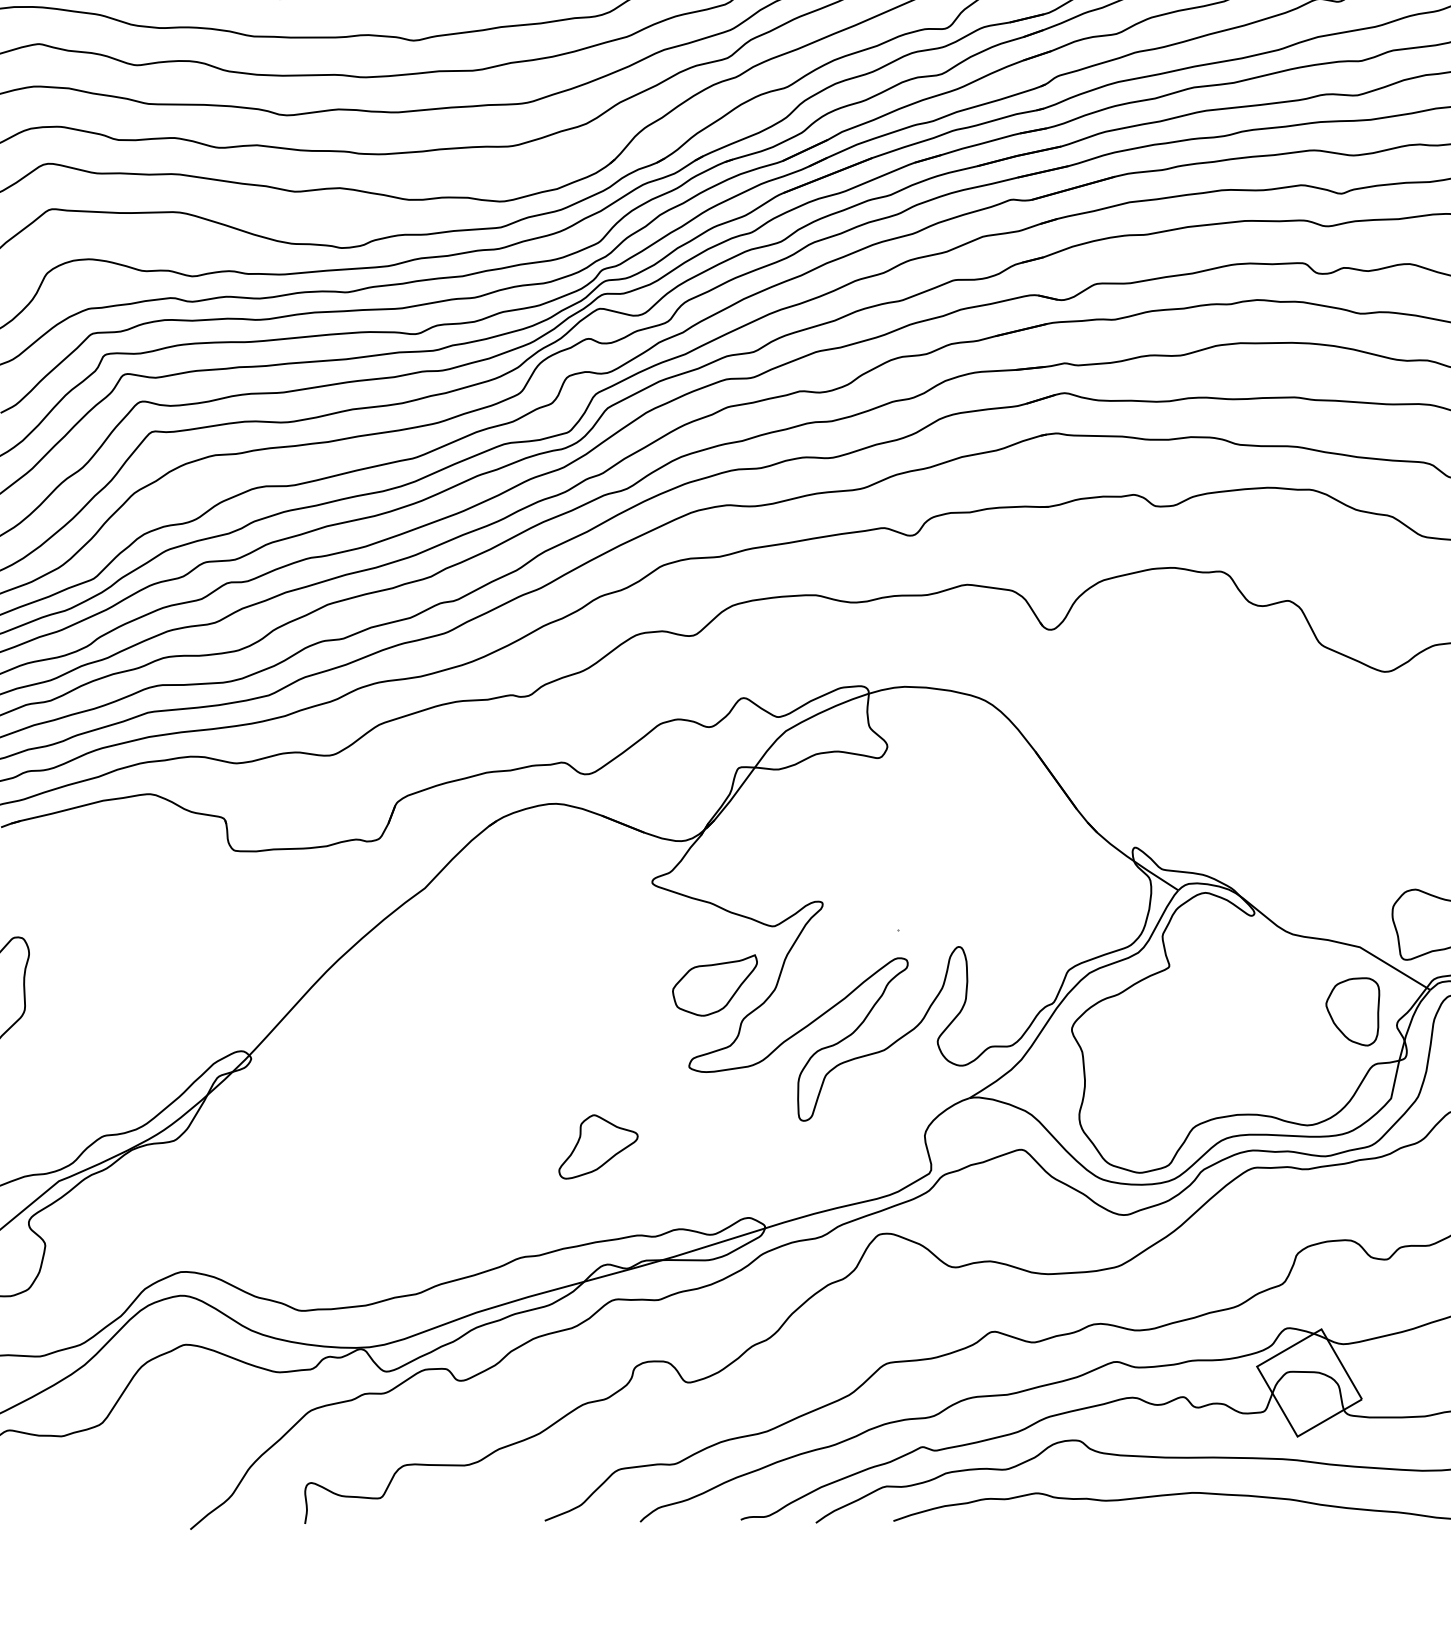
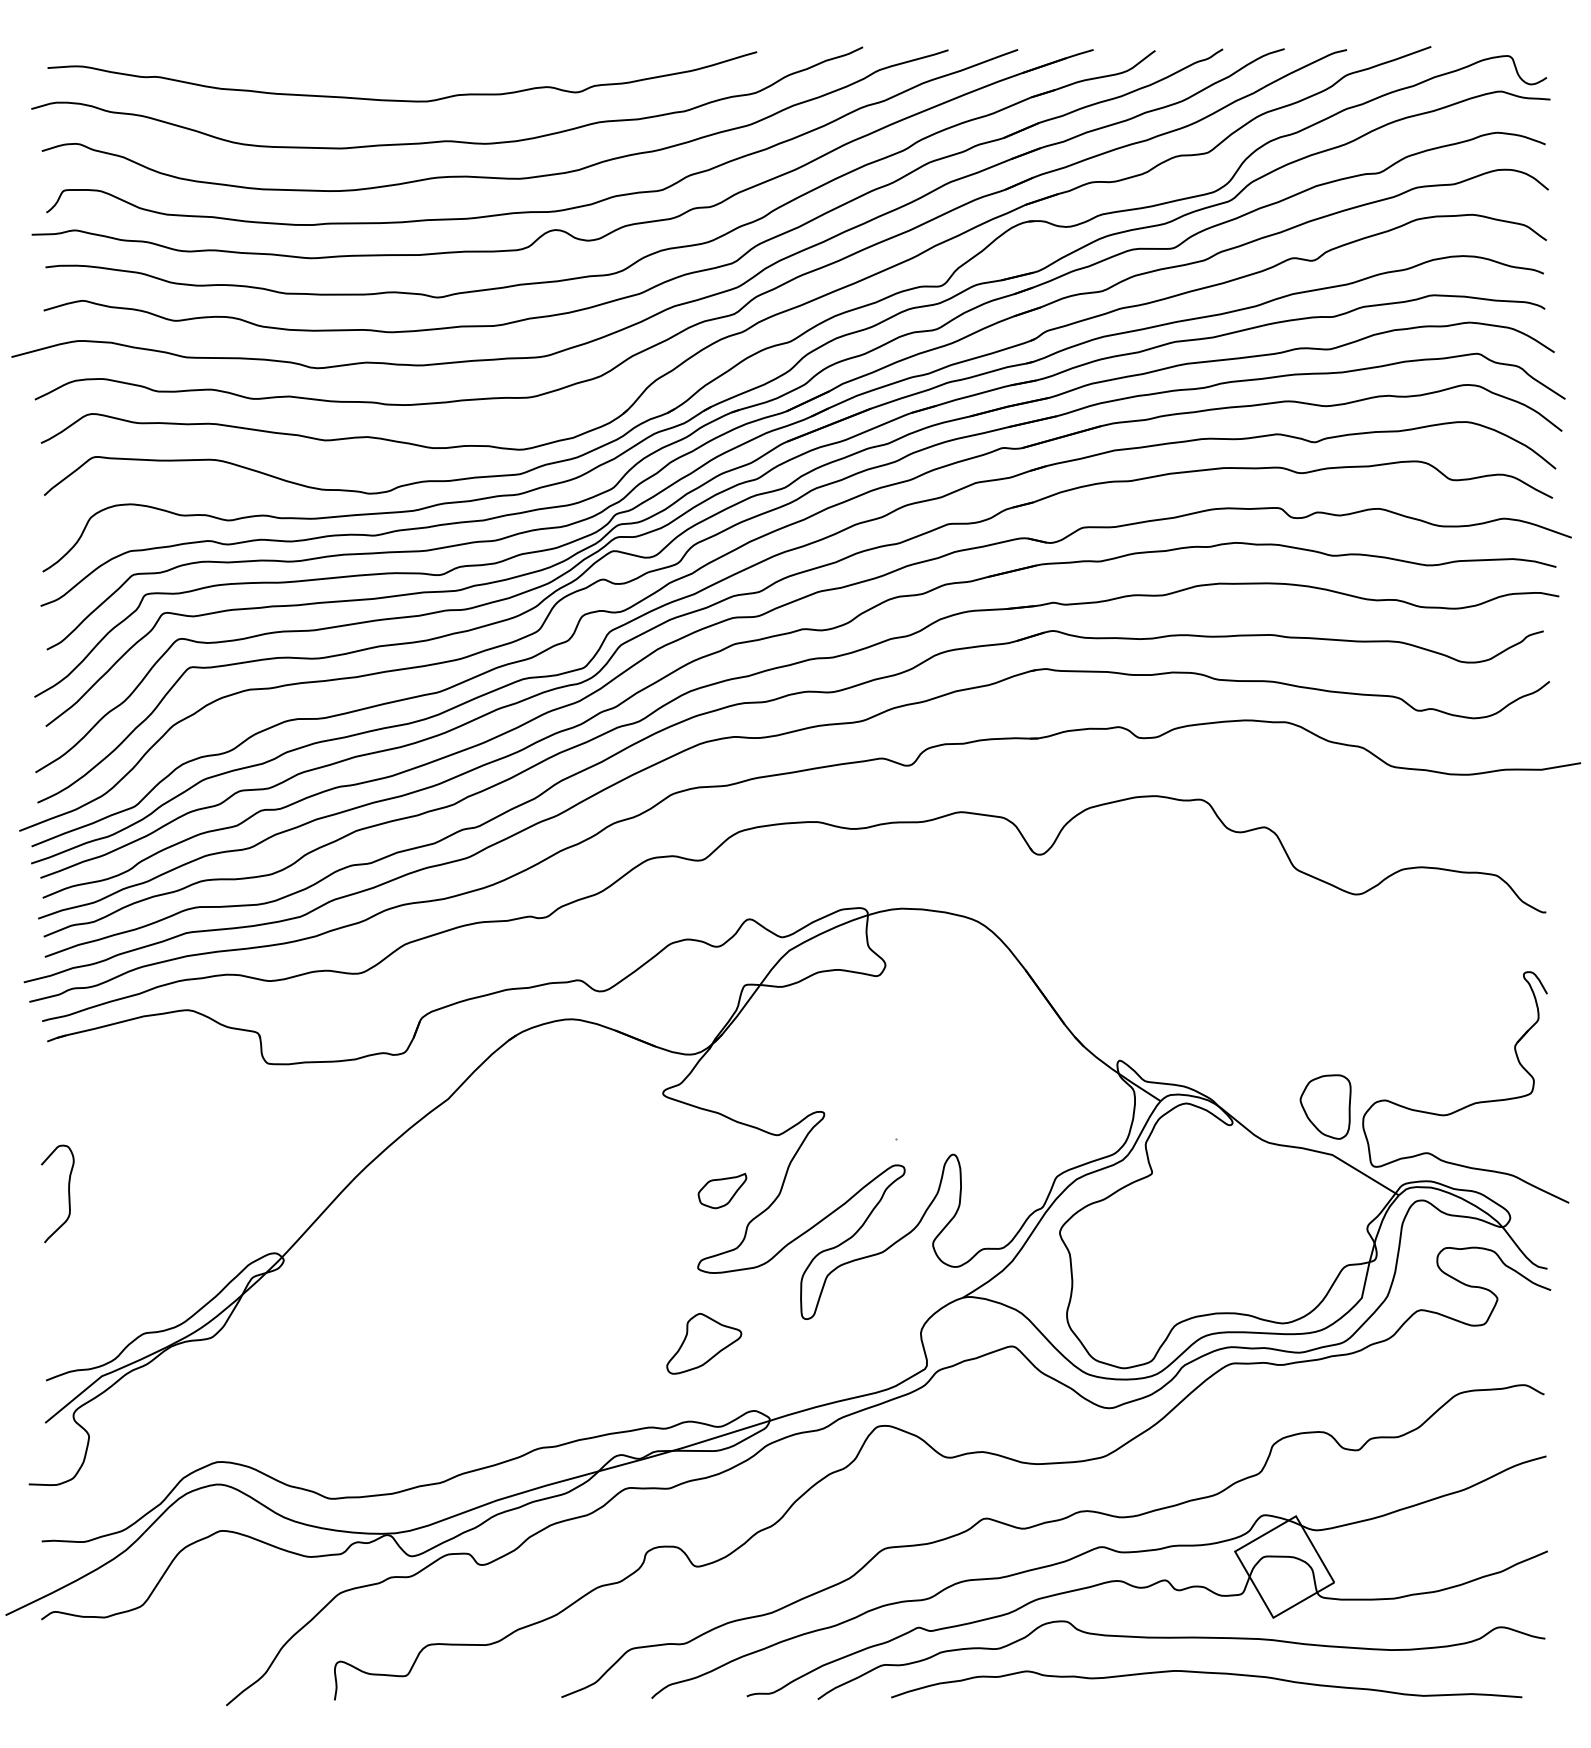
part: (715, 984) -> (722, 1190), size x0.6
part: (1352, 1011) -> (1325, 1106), moved
part: (598, 1146) -> (704, 1343), moved

